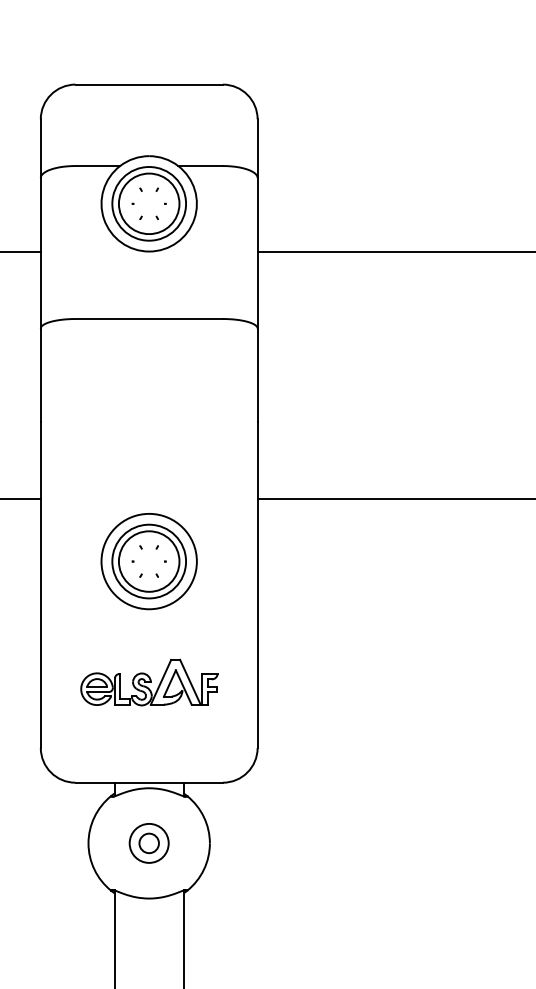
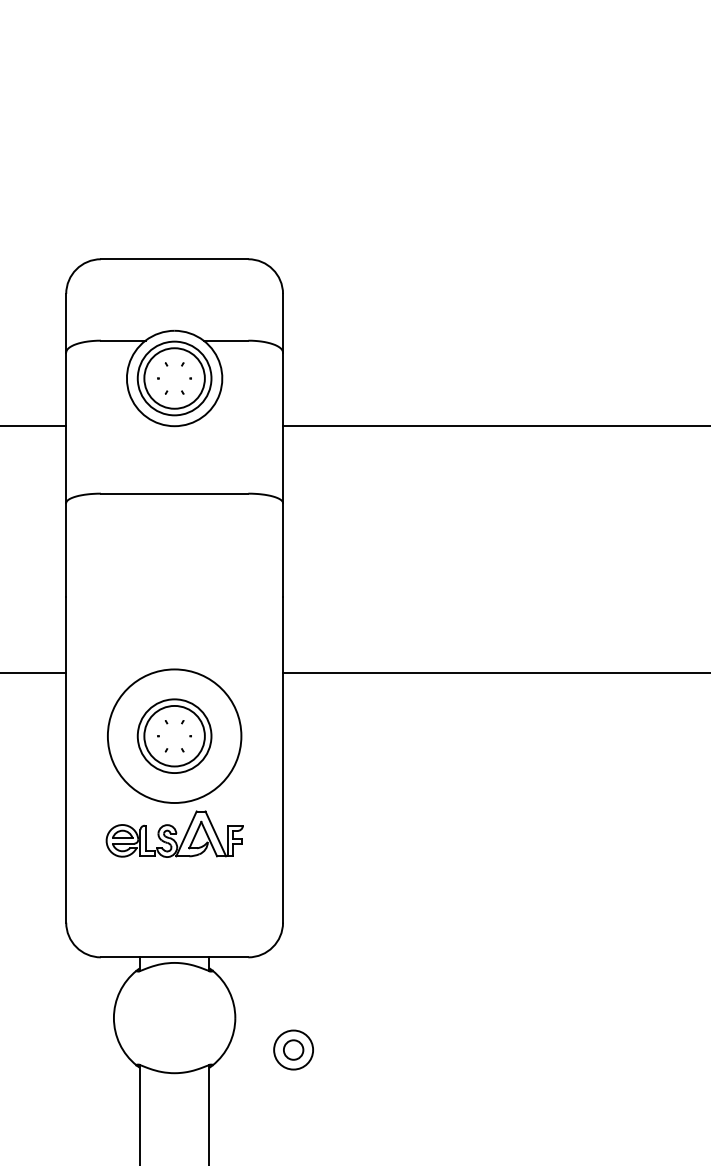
circle: (149, 560) -> (174, 735), size x1.4
part: (149, 681) -> (174, 833), moved
part: (149, 842) -> (293, 1049), moved

